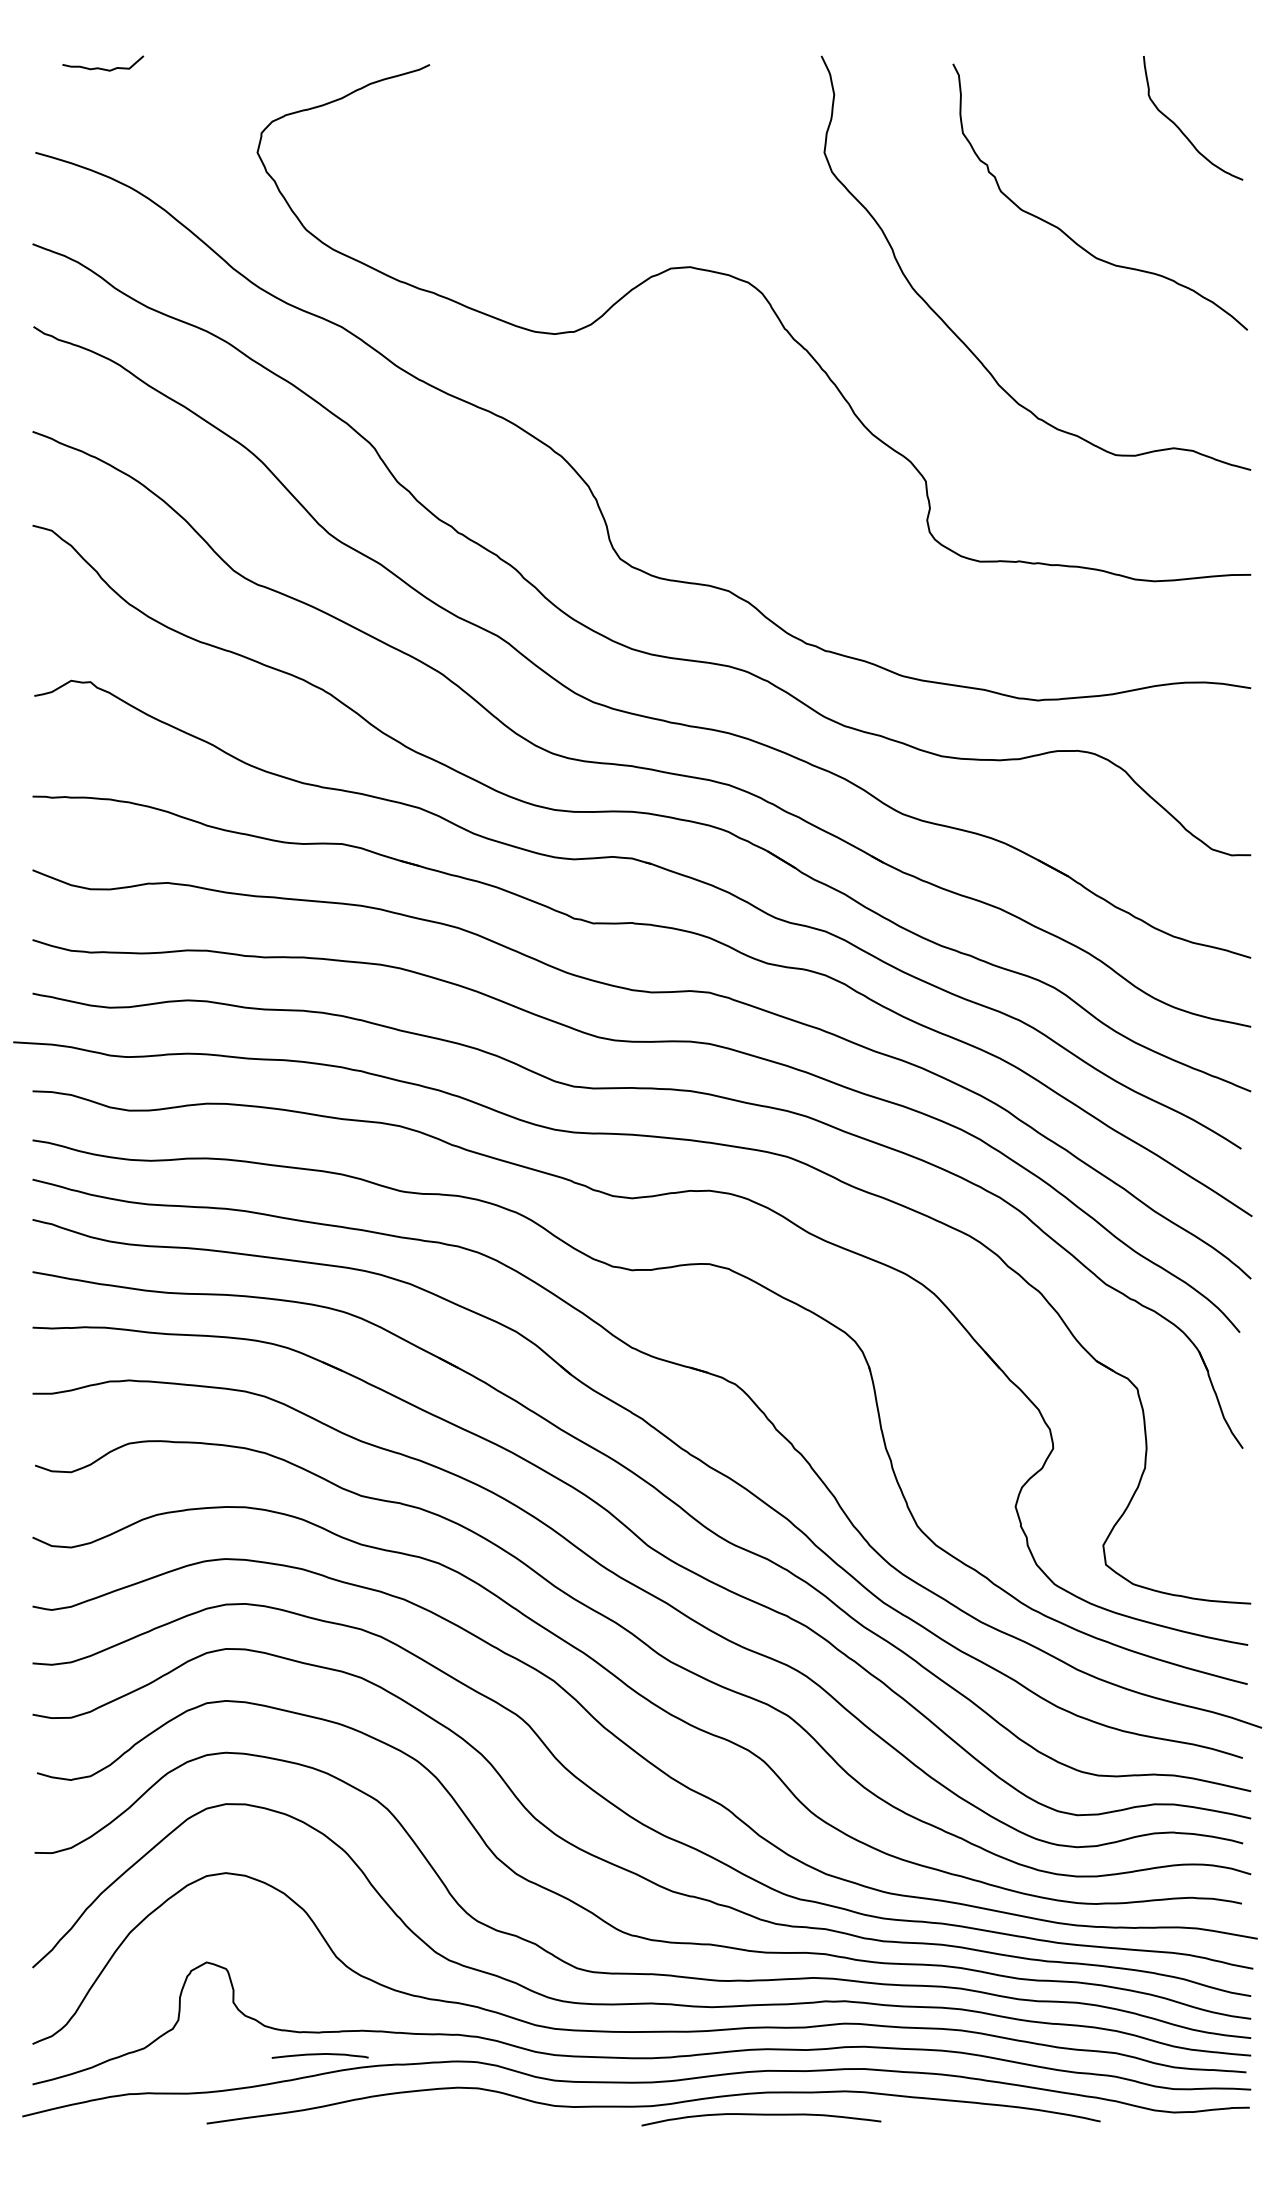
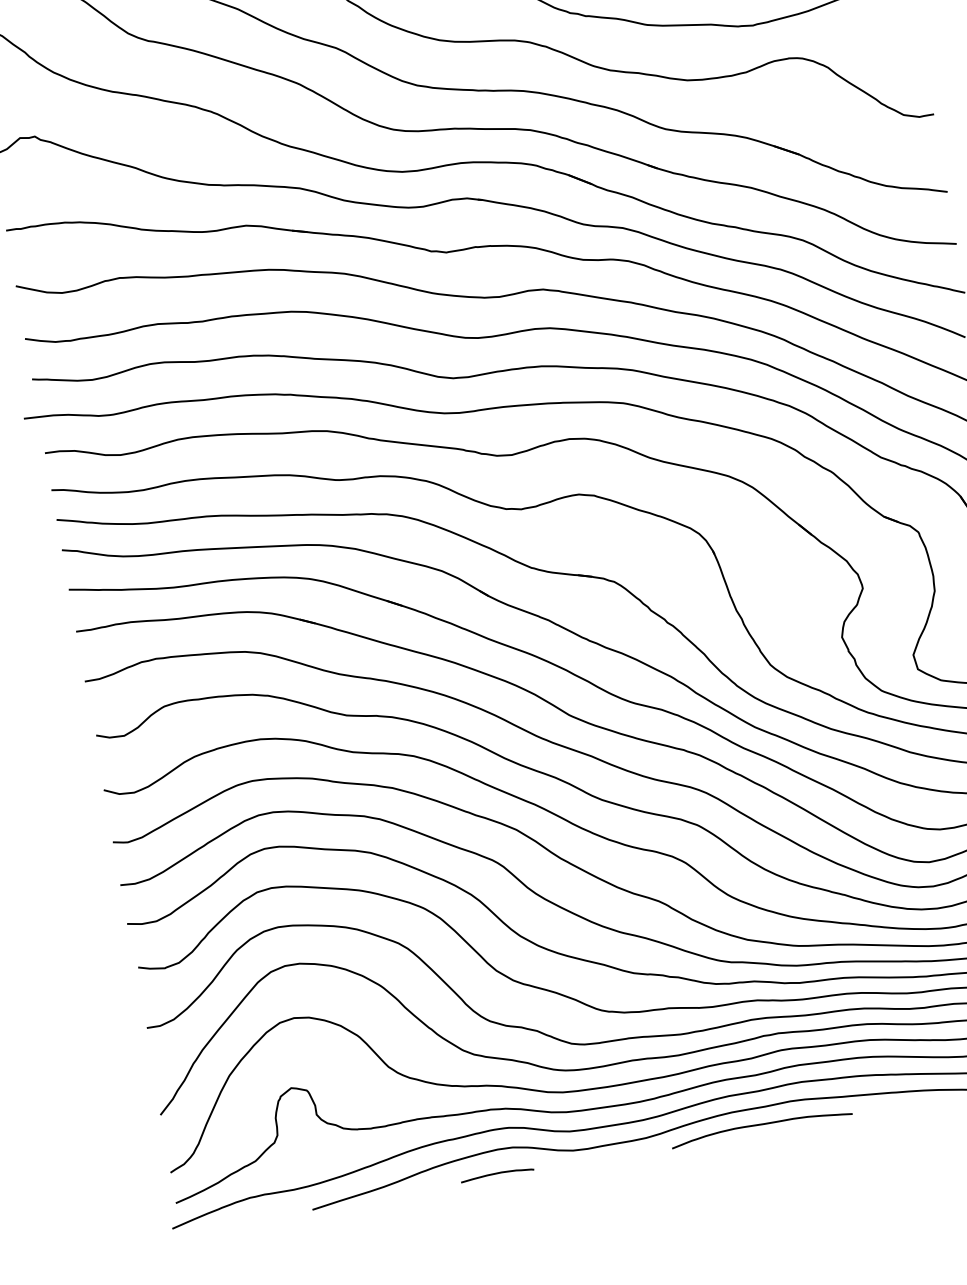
curve: (319, 2055) -> (496, 1174), moved
curve: (761, 2115) -> (761, 1125), moved

